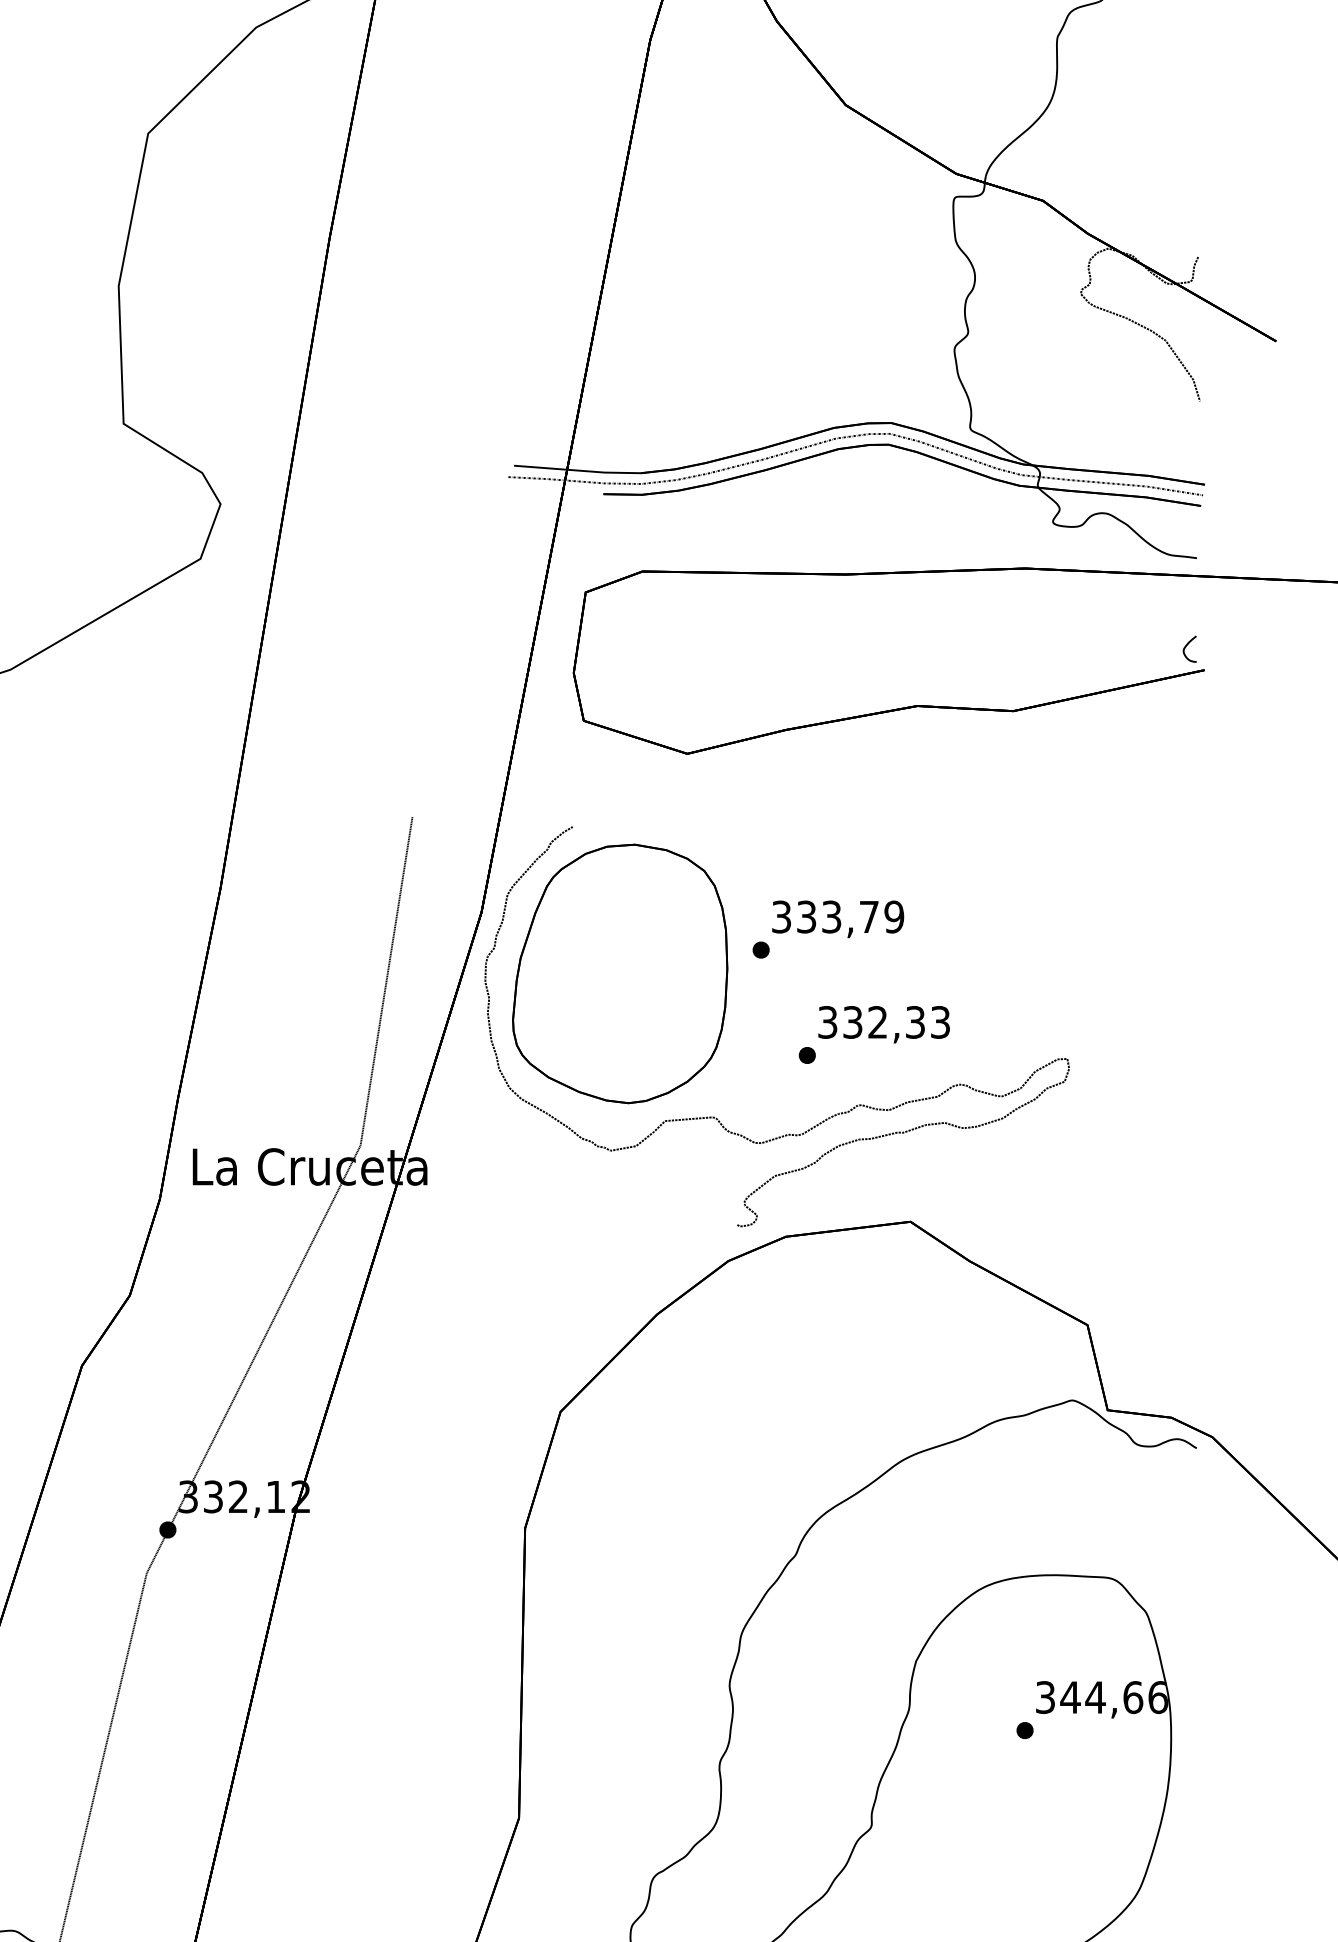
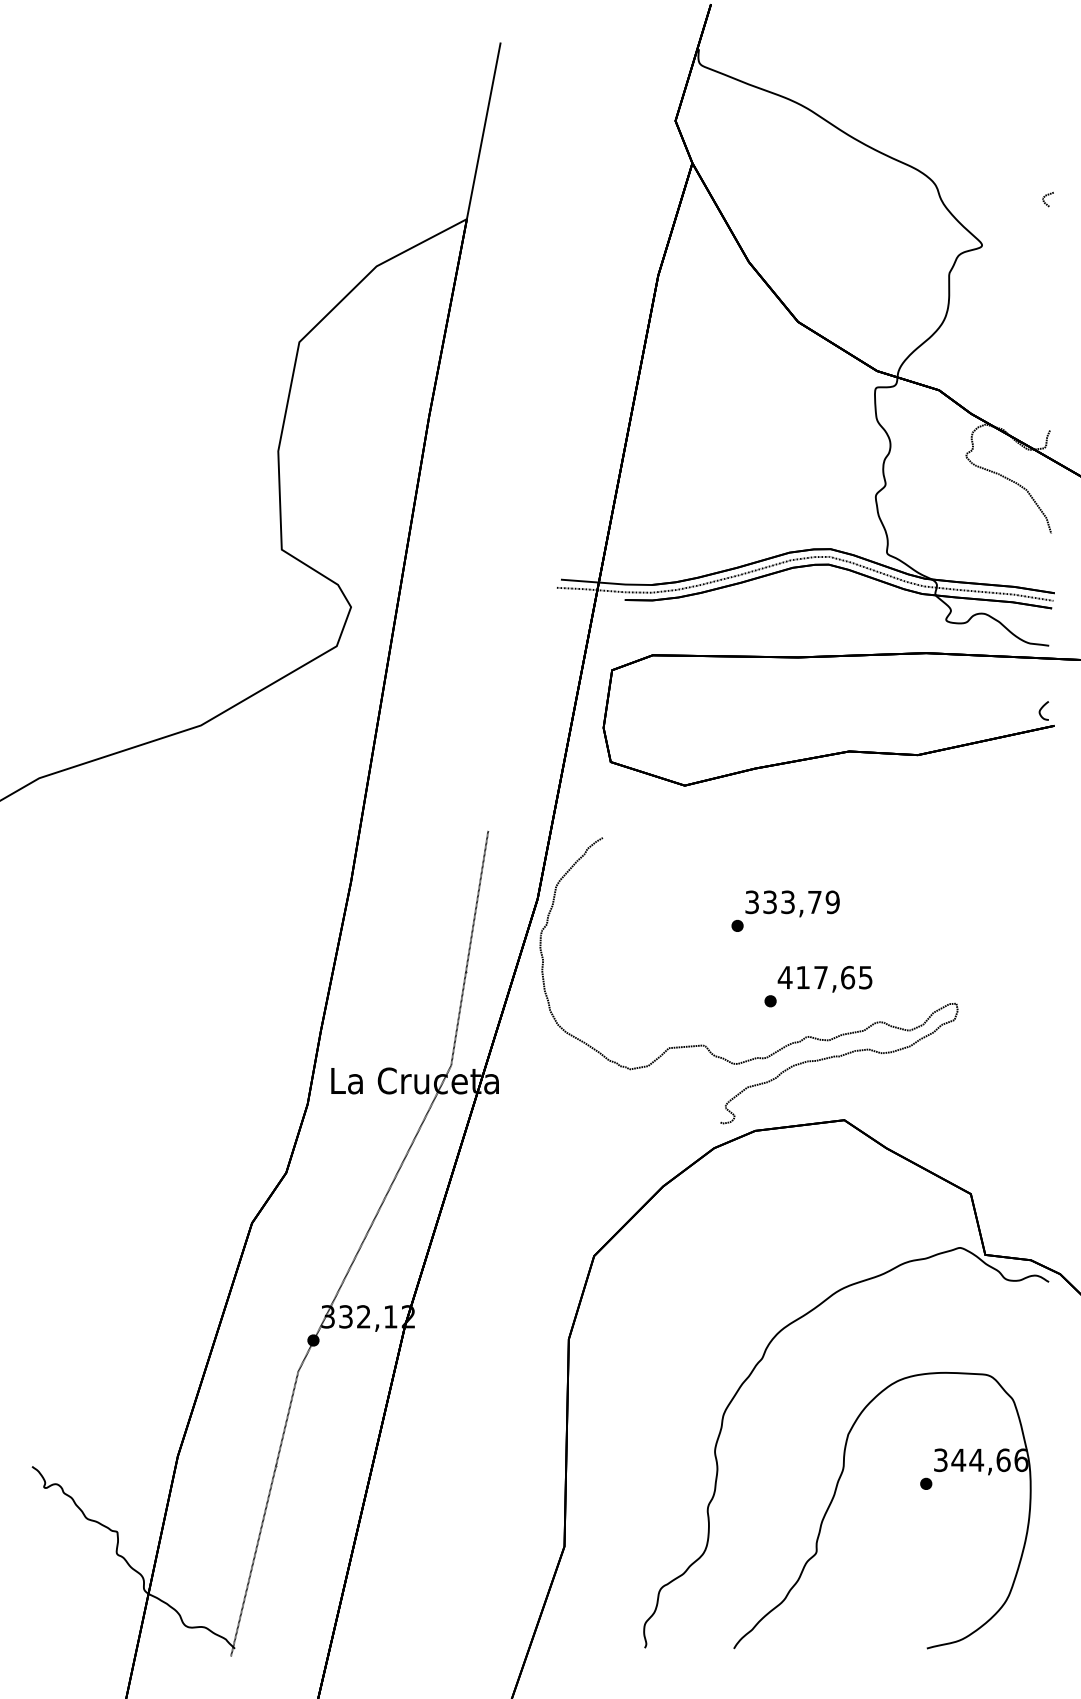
part: (619, 973) -> (636, 942), removed
text: (882, 1022) -> (824, 977), 332,33 -> 417,65

